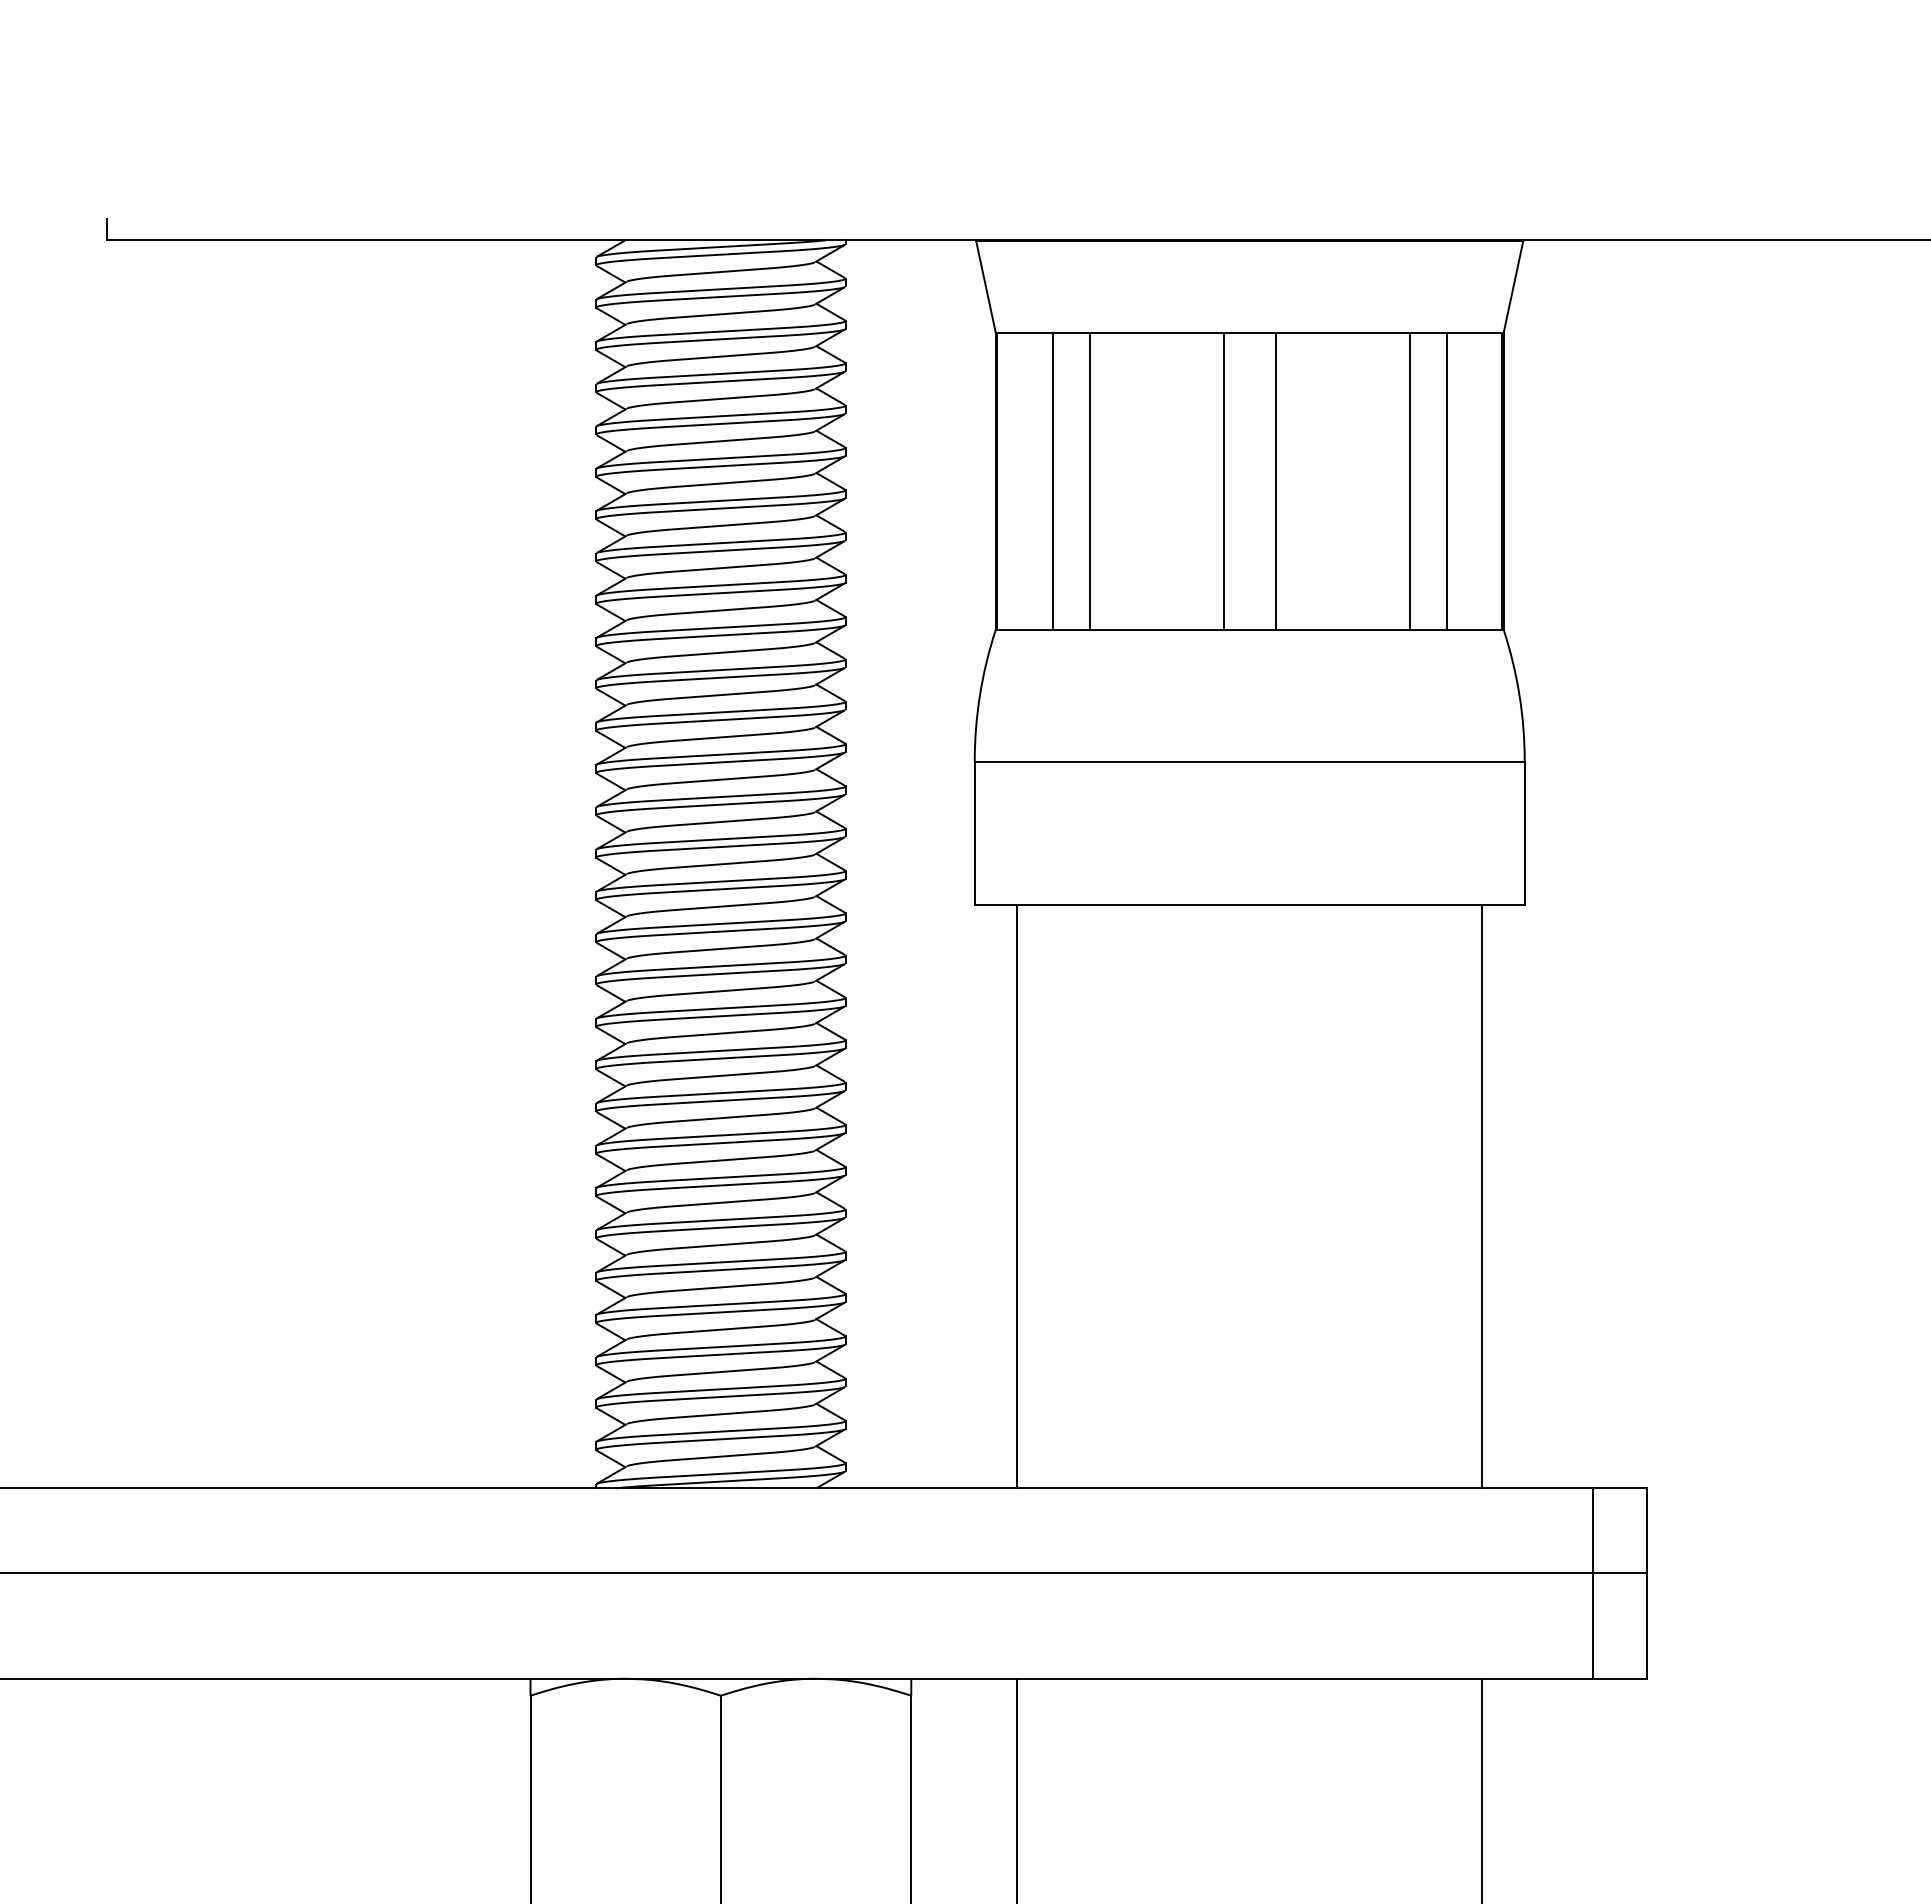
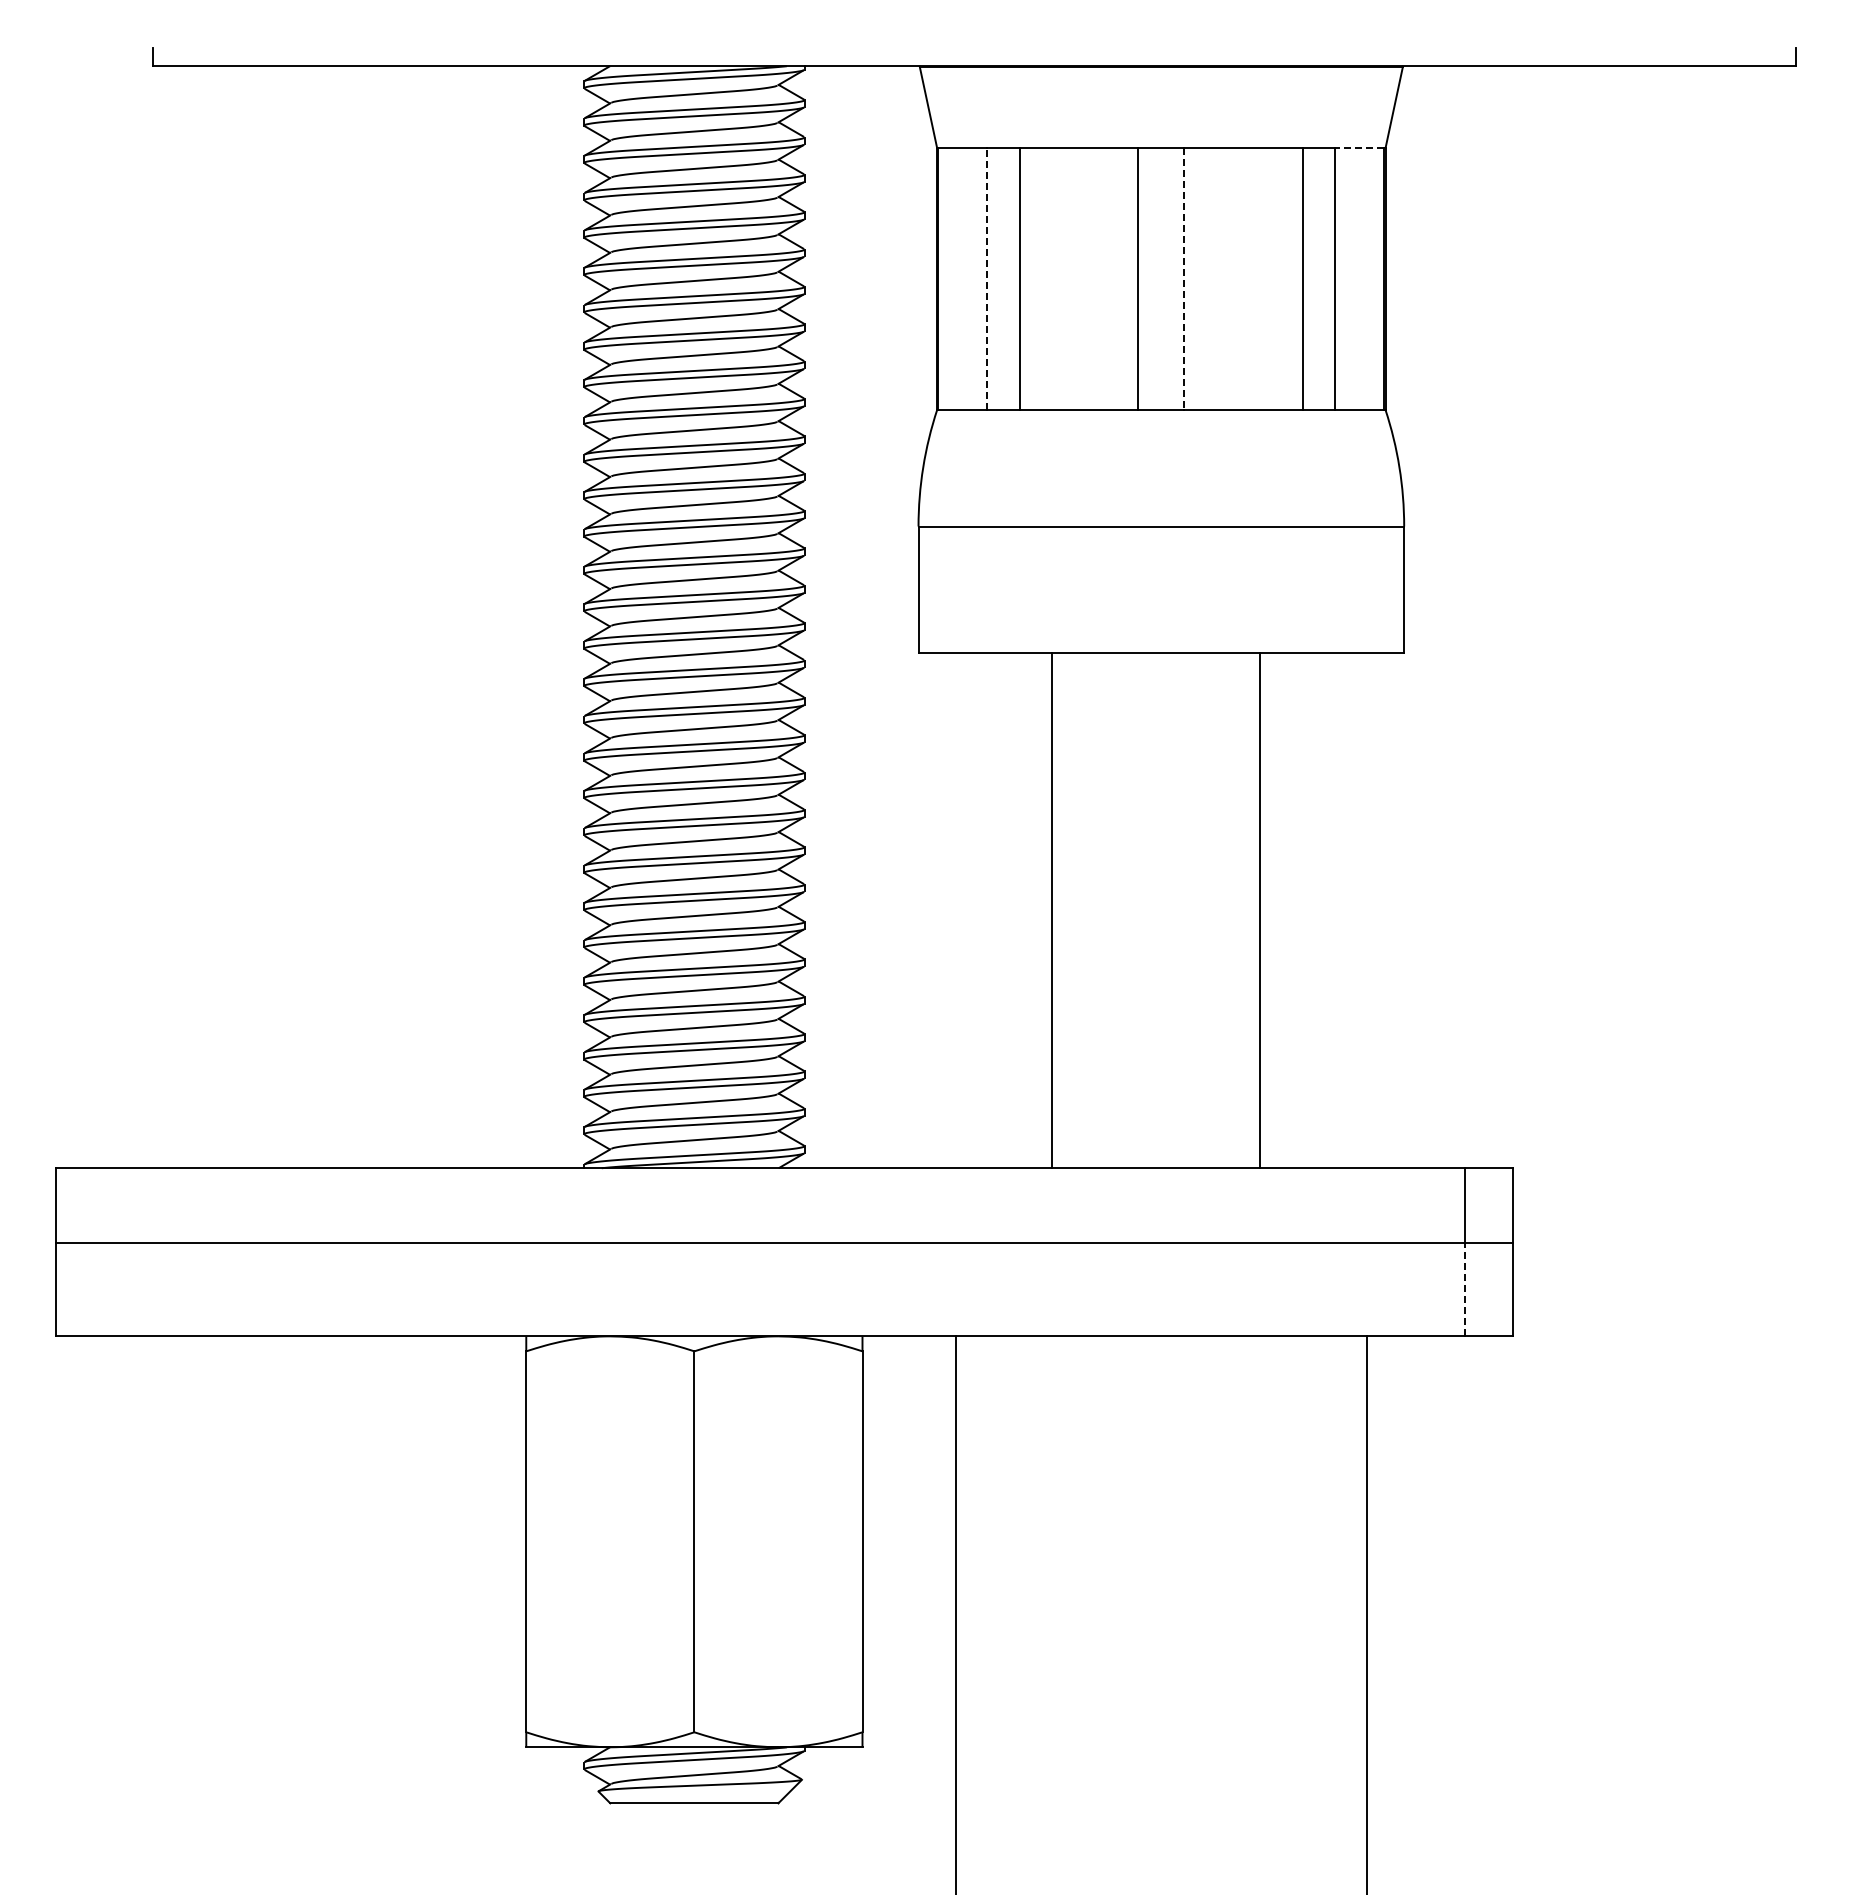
line: (1474, 333) -> (1359, 148), solid -> dashed
line: (1052, 481) -> (987, 279), solid -> dashed
line: (1275, 481) -> (1184, 279), solid -> dashed
line: (1016, 1196) -> (1051, 910), moved
line: (1482, 1196) -> (1259, 910), moved
line: (1593, 1625) -> (1464, 1289), solid -> dashed

